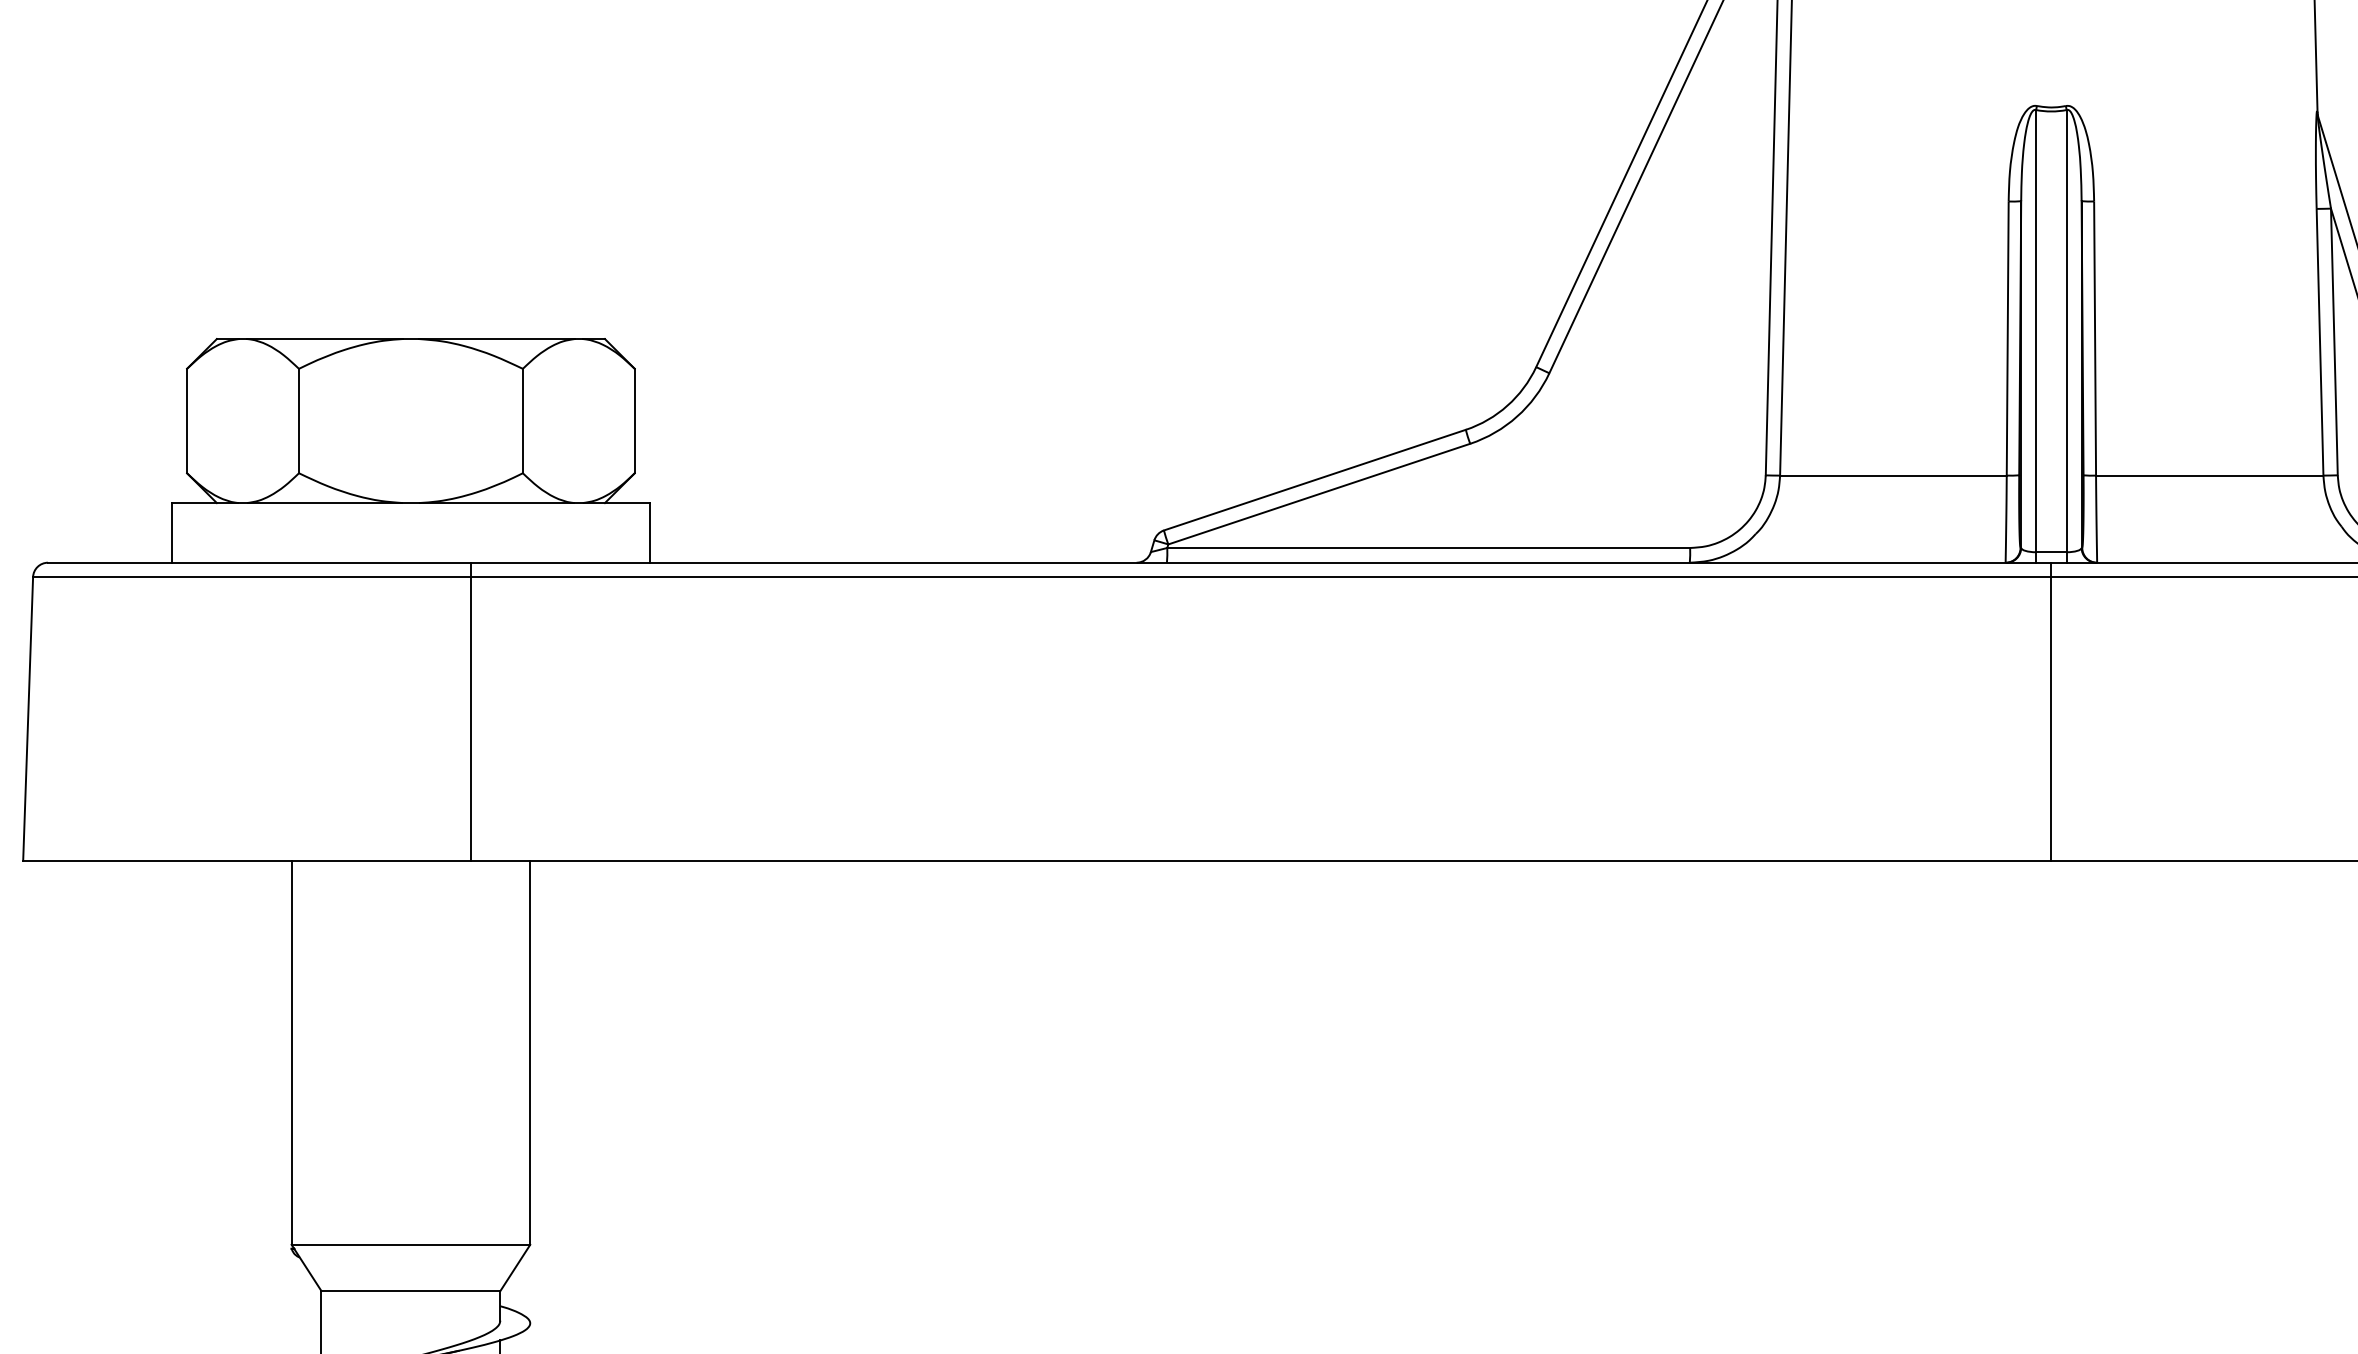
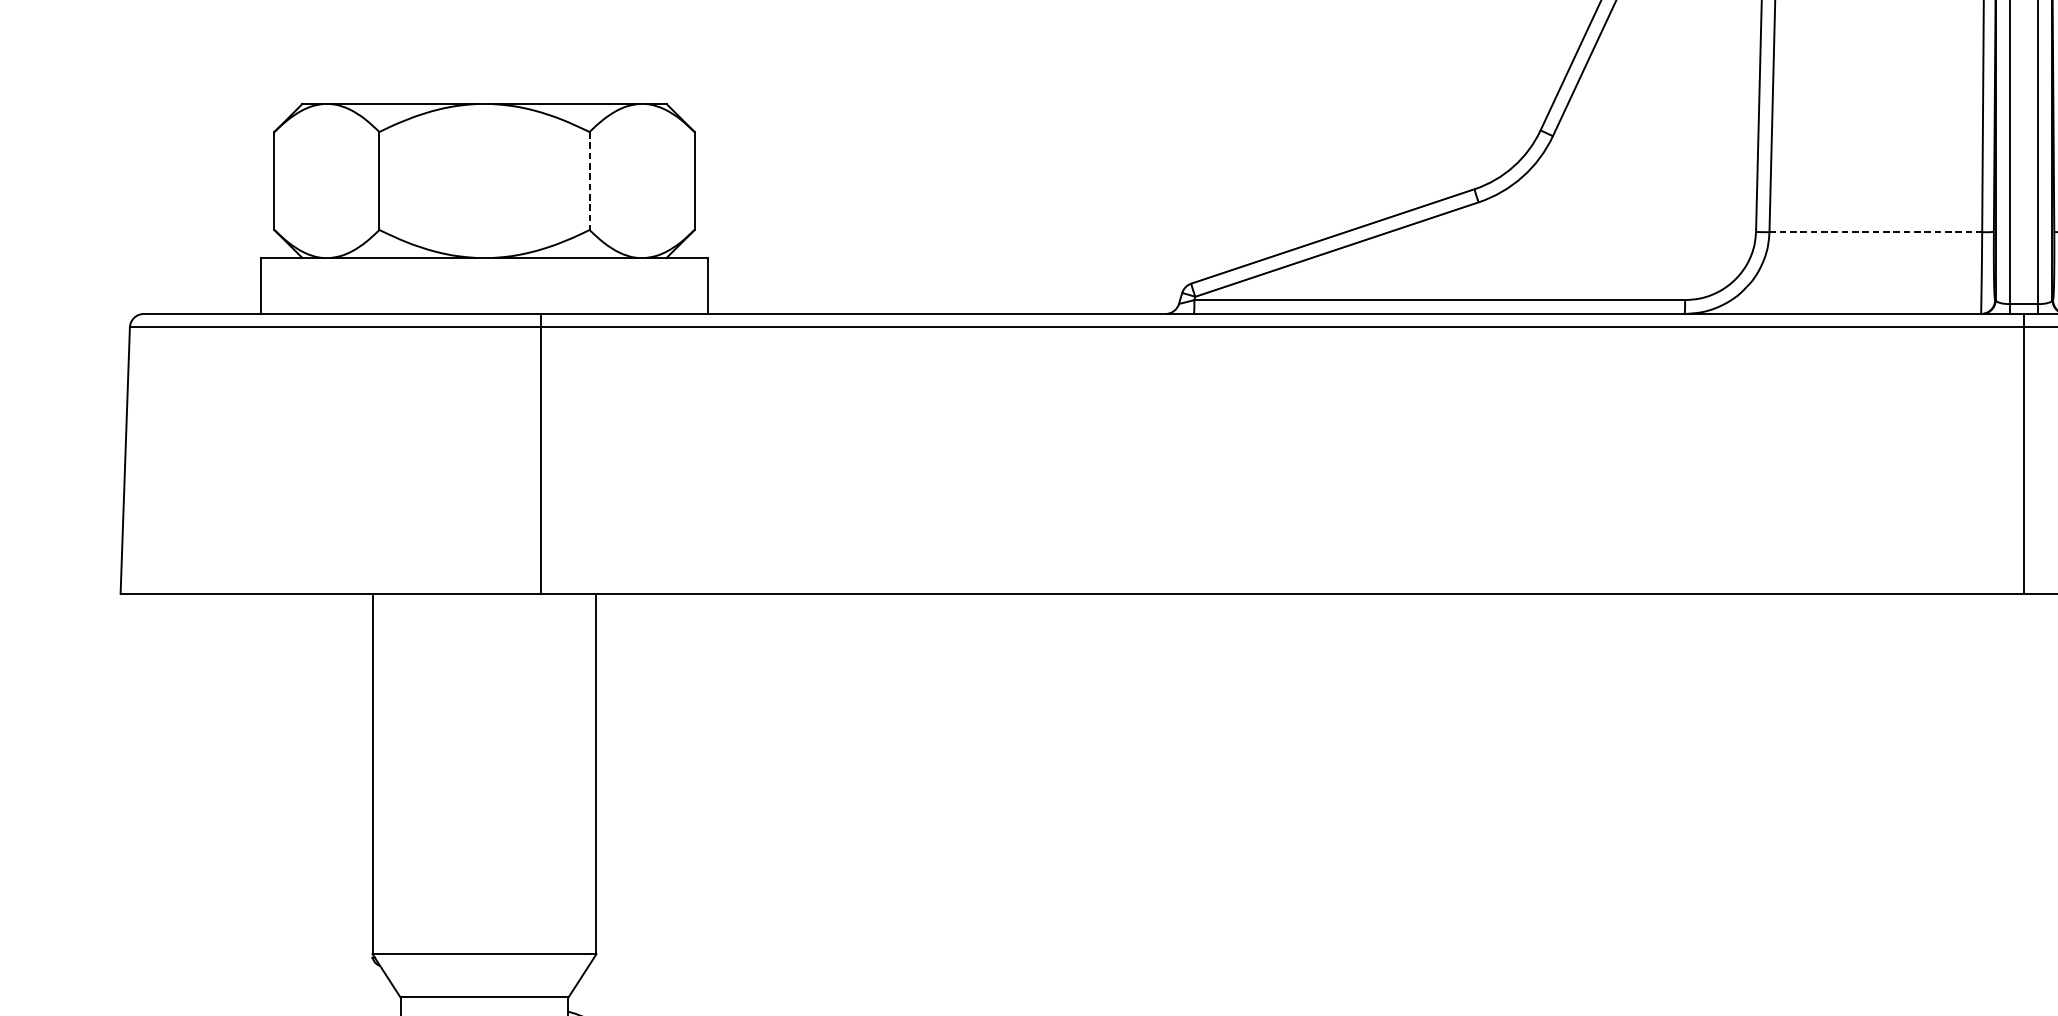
line: (522, 421) -> (589, 181), solid -> dashed
line: (1893, 475) -> (1875, 232), solid -> dashed

